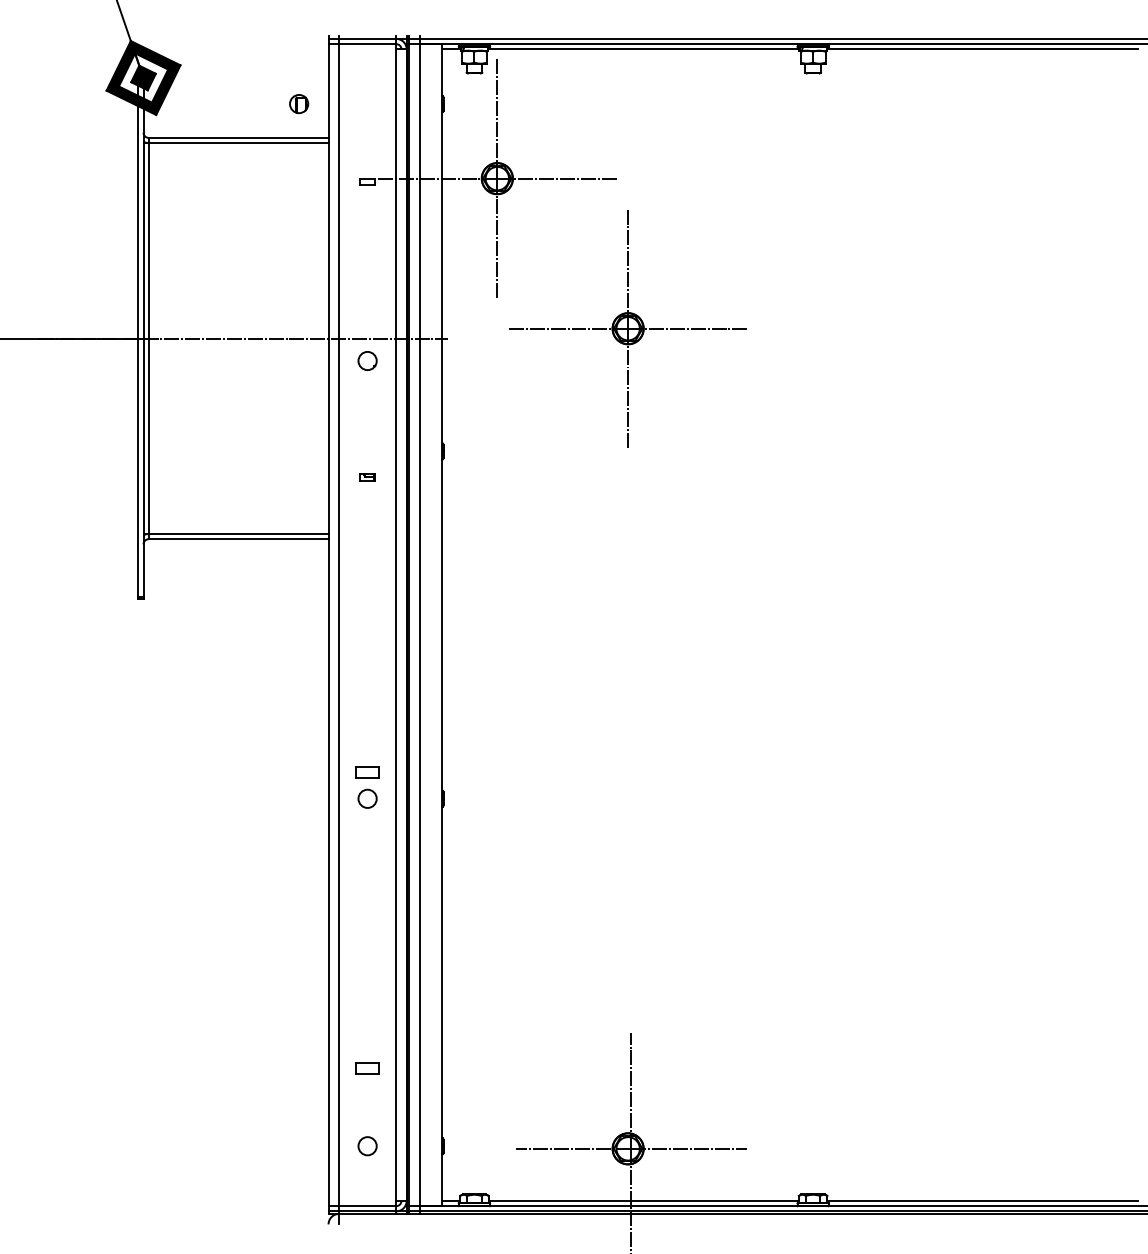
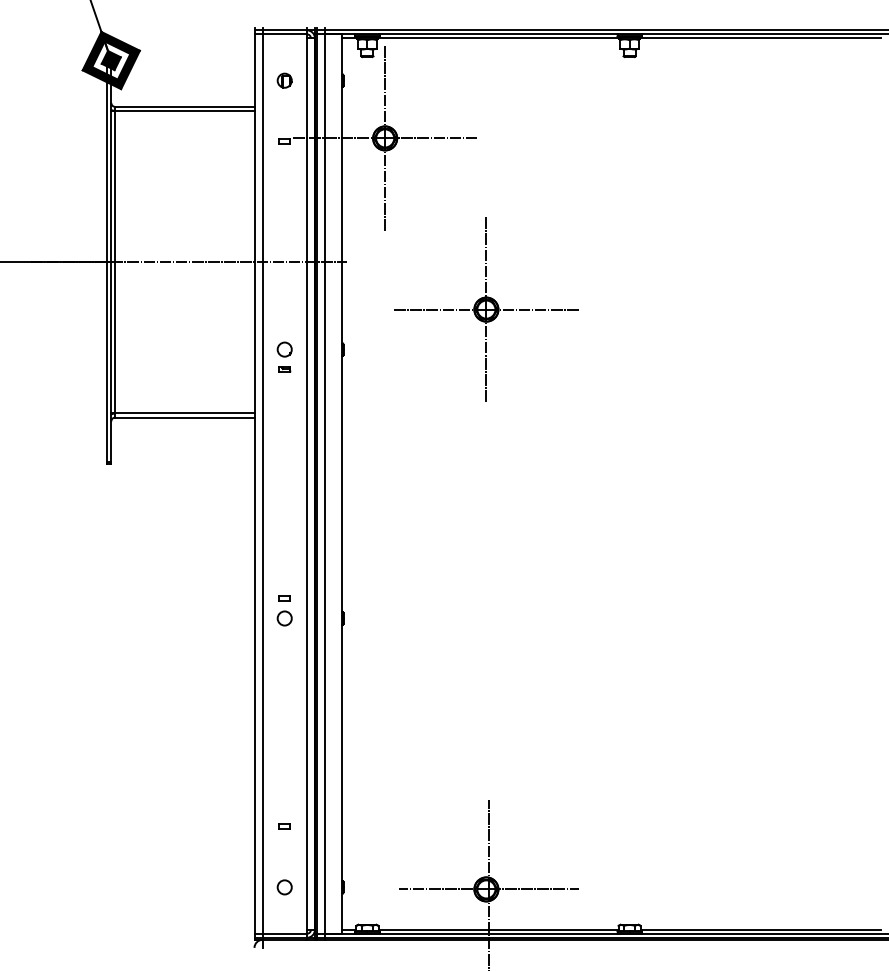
part: (298, 103) -> (284, 80), moved
part: (628, 328) -> (486, 309), moved
circle: (367, 360) -> (284, 349), moved
part: (367, 772) -> (284, 598), size x0.62
part: (367, 1067) -> (284, 826), size x0.62

